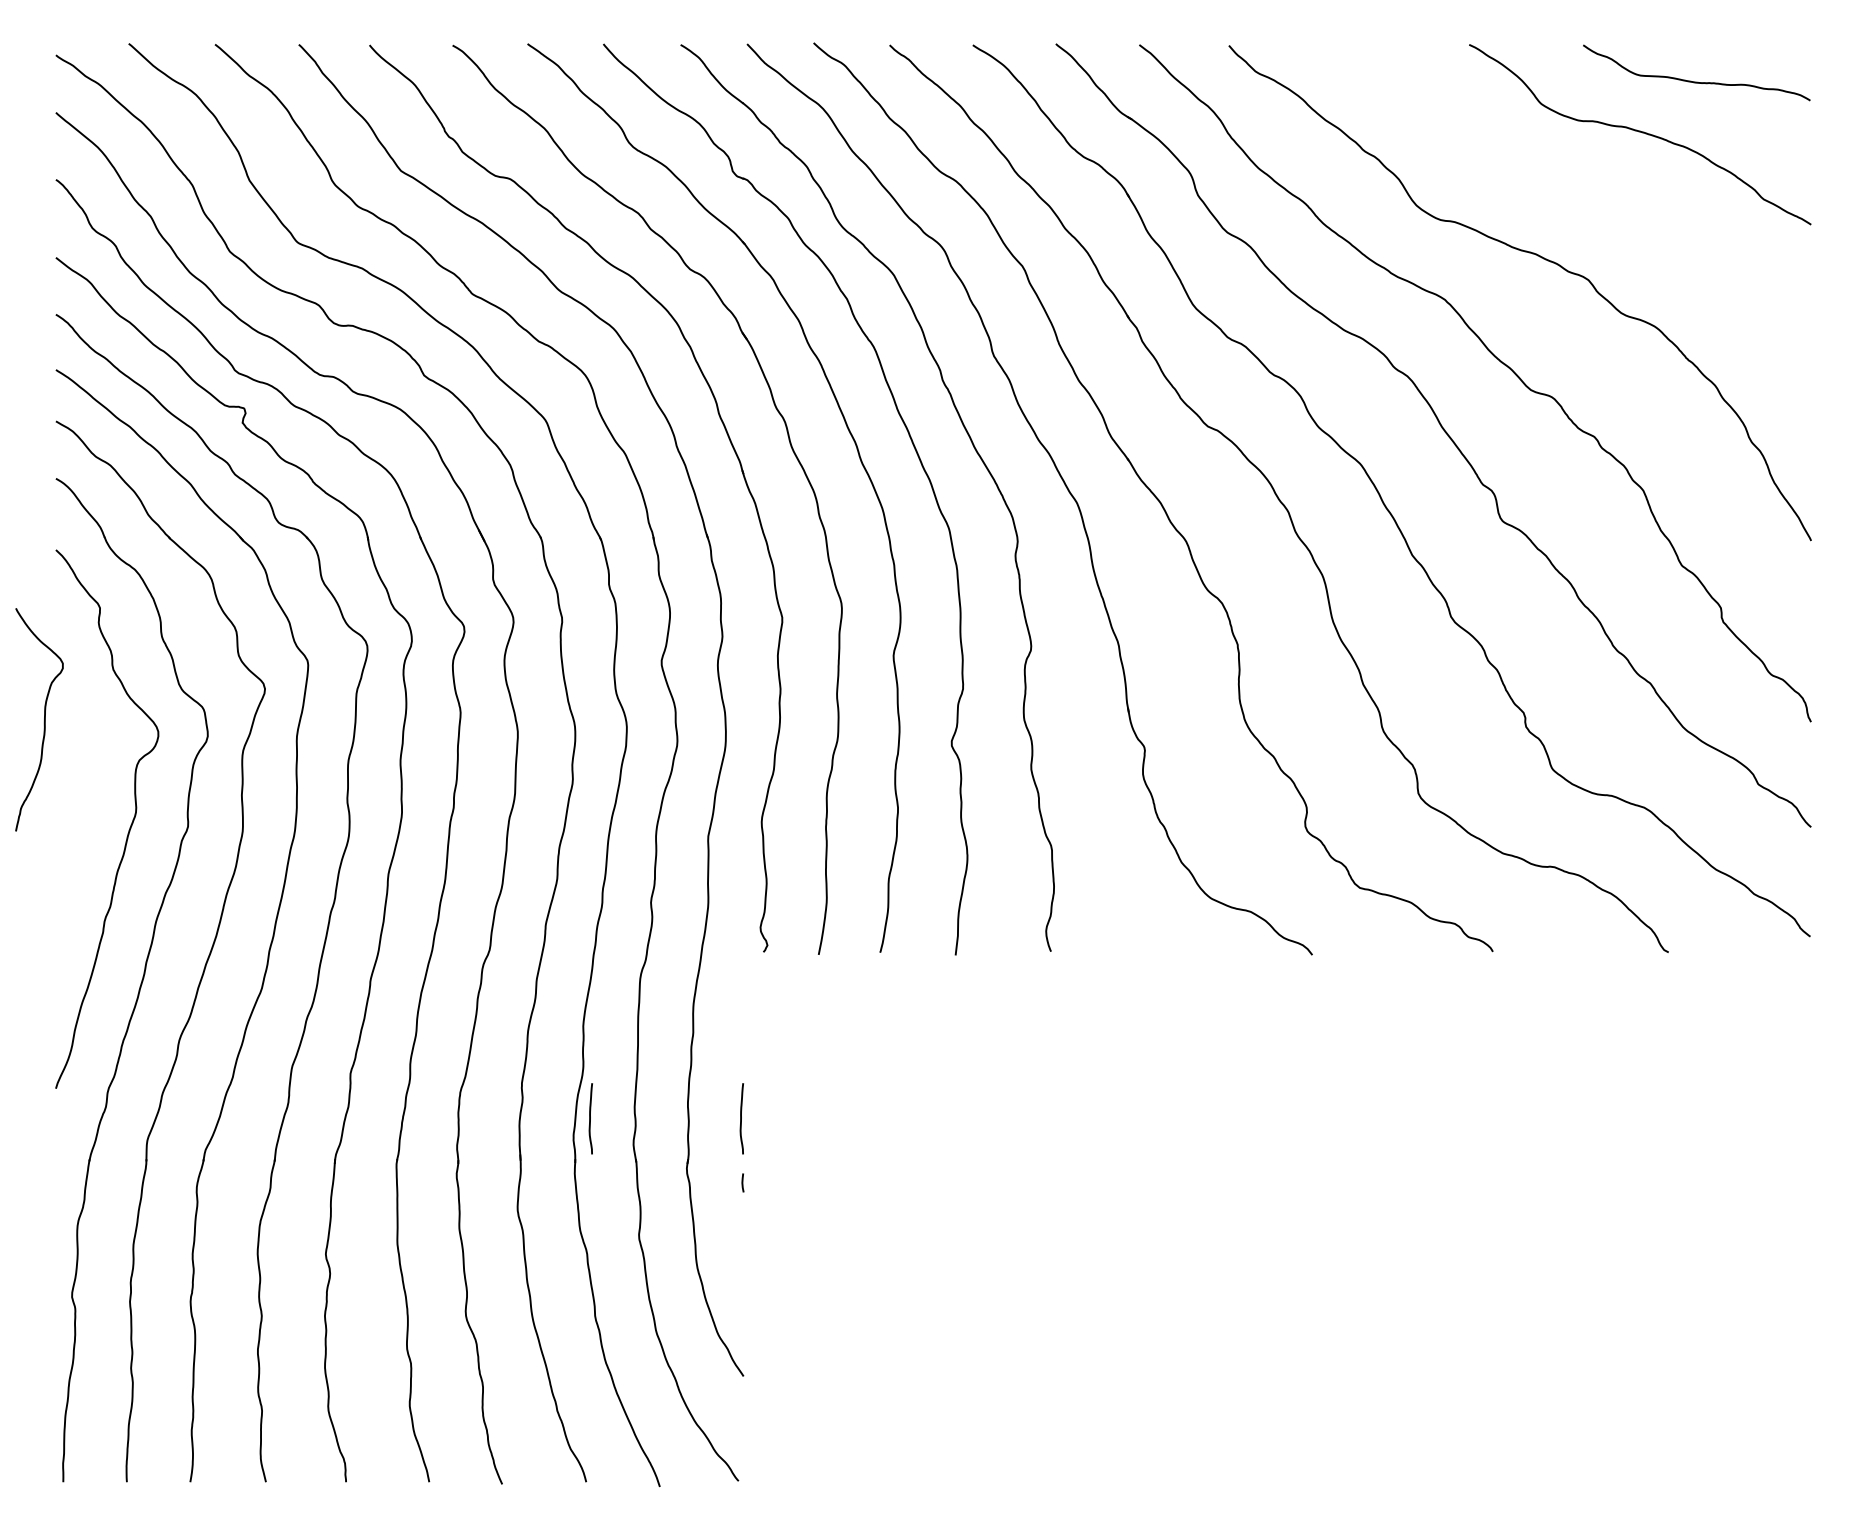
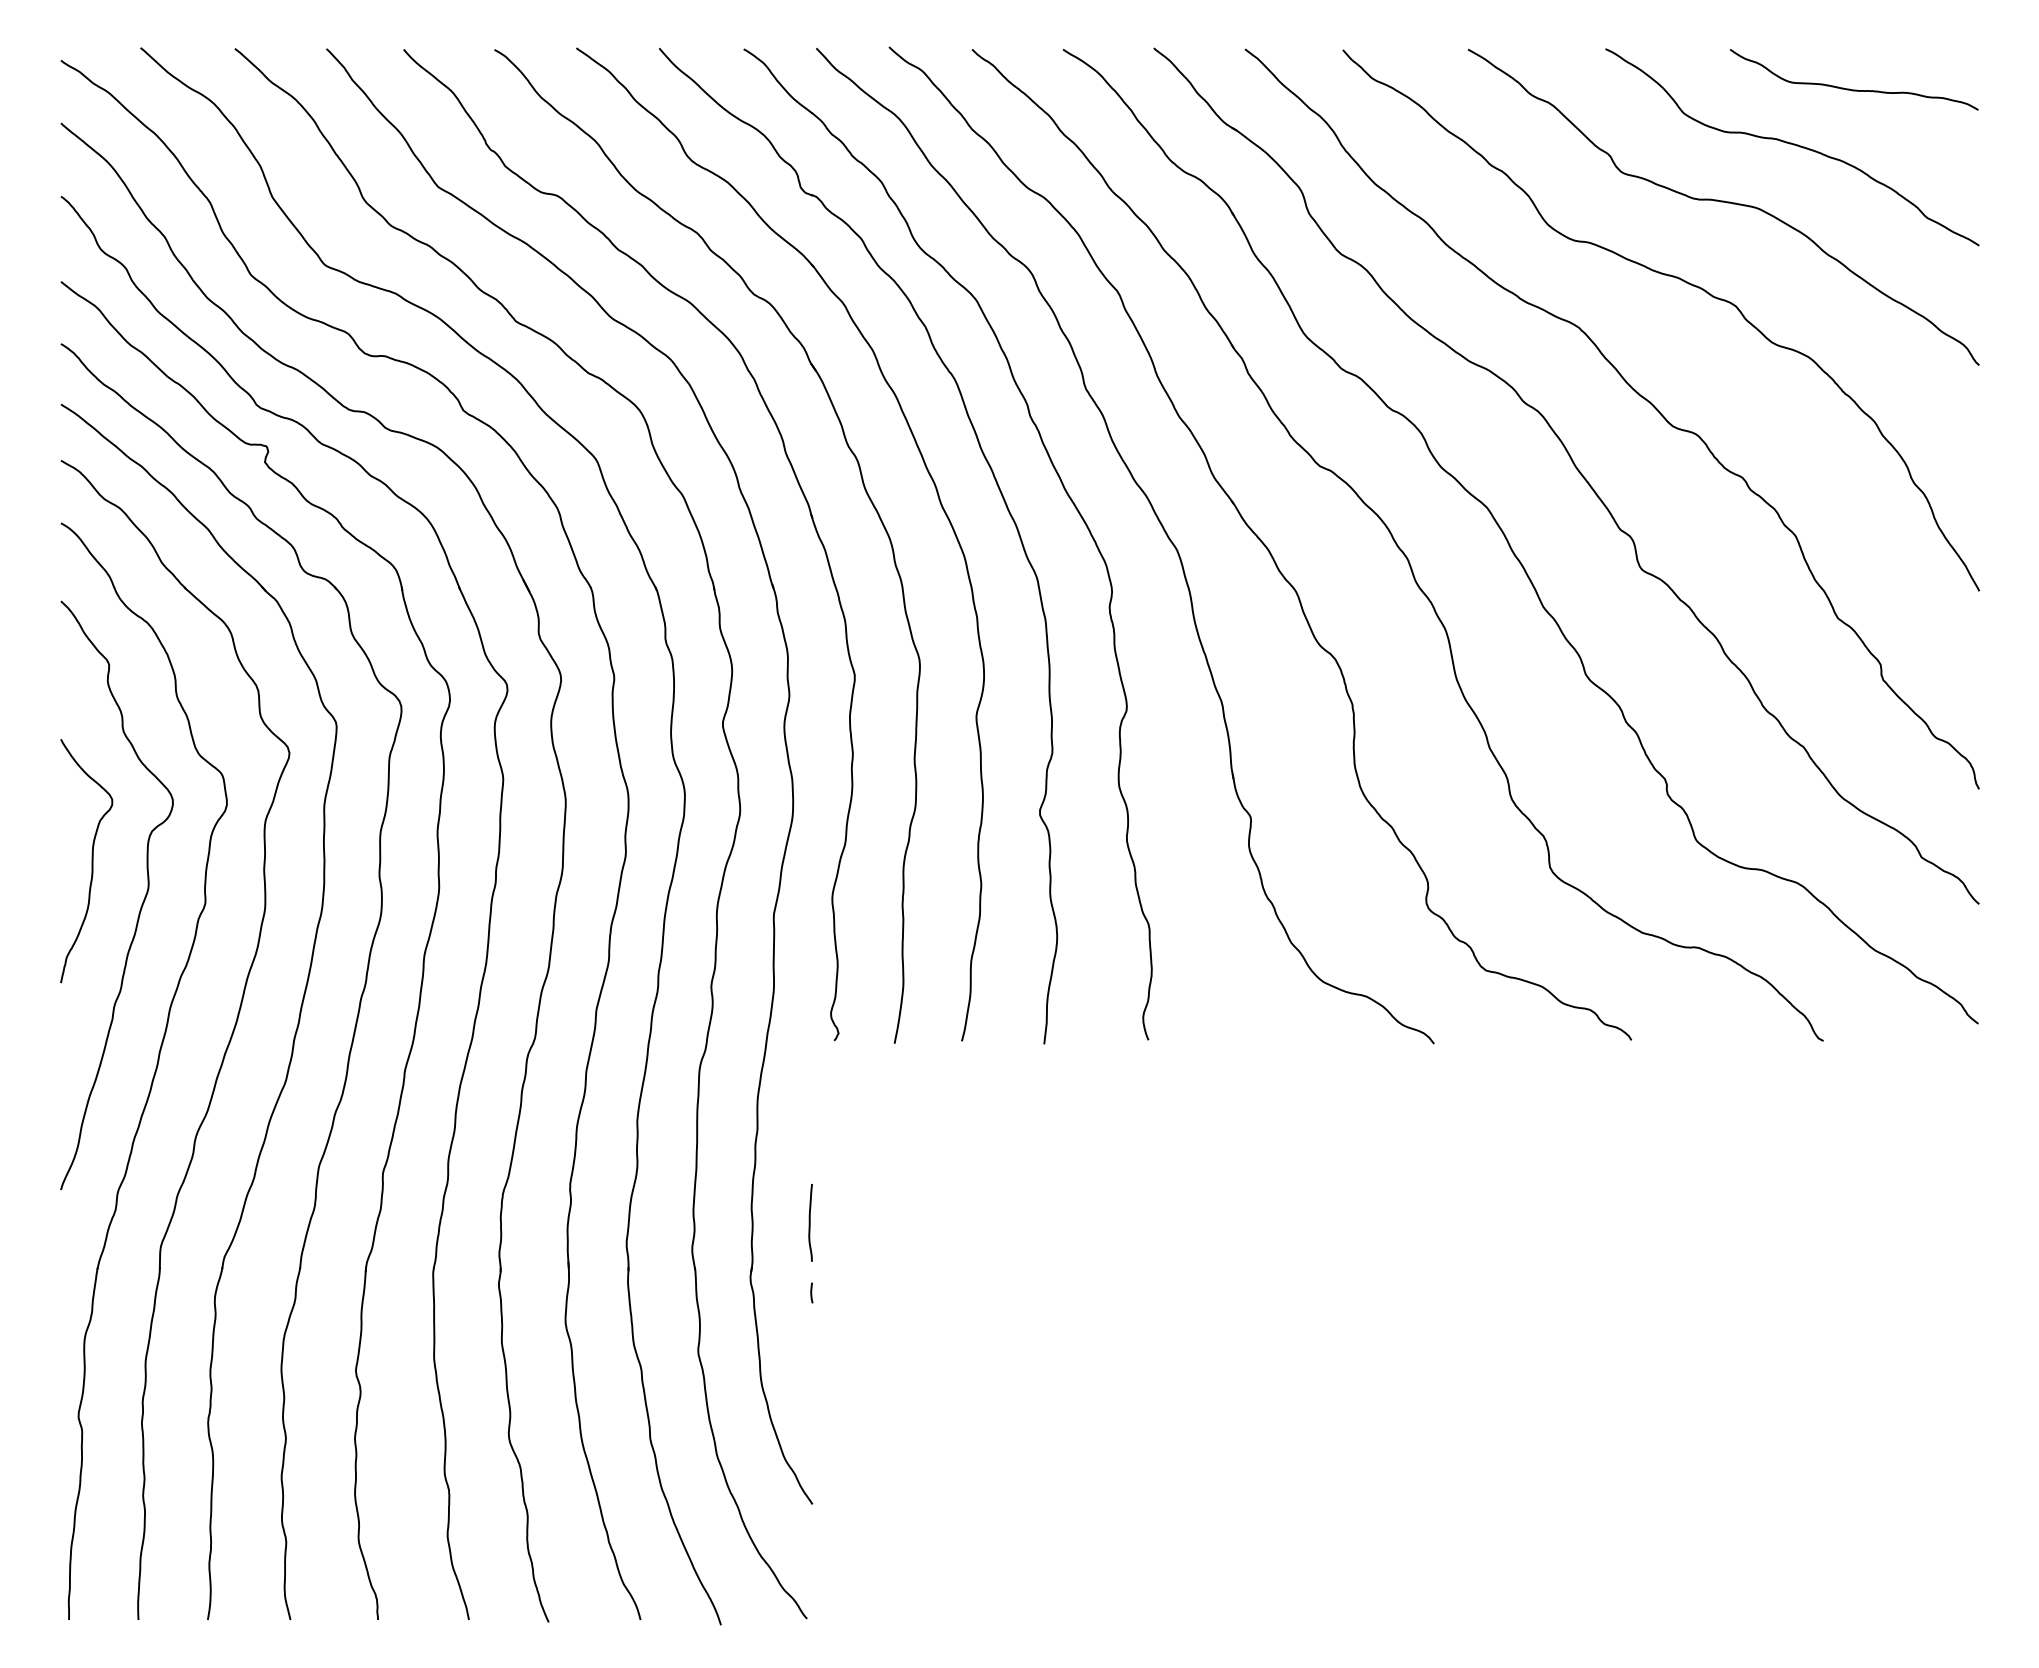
curve: (1577, 185) -> (1723, 202), added
curve: (44, 719) -> (92, 860), moved
curve: (590, 1118) -> (645, 1222), removed

